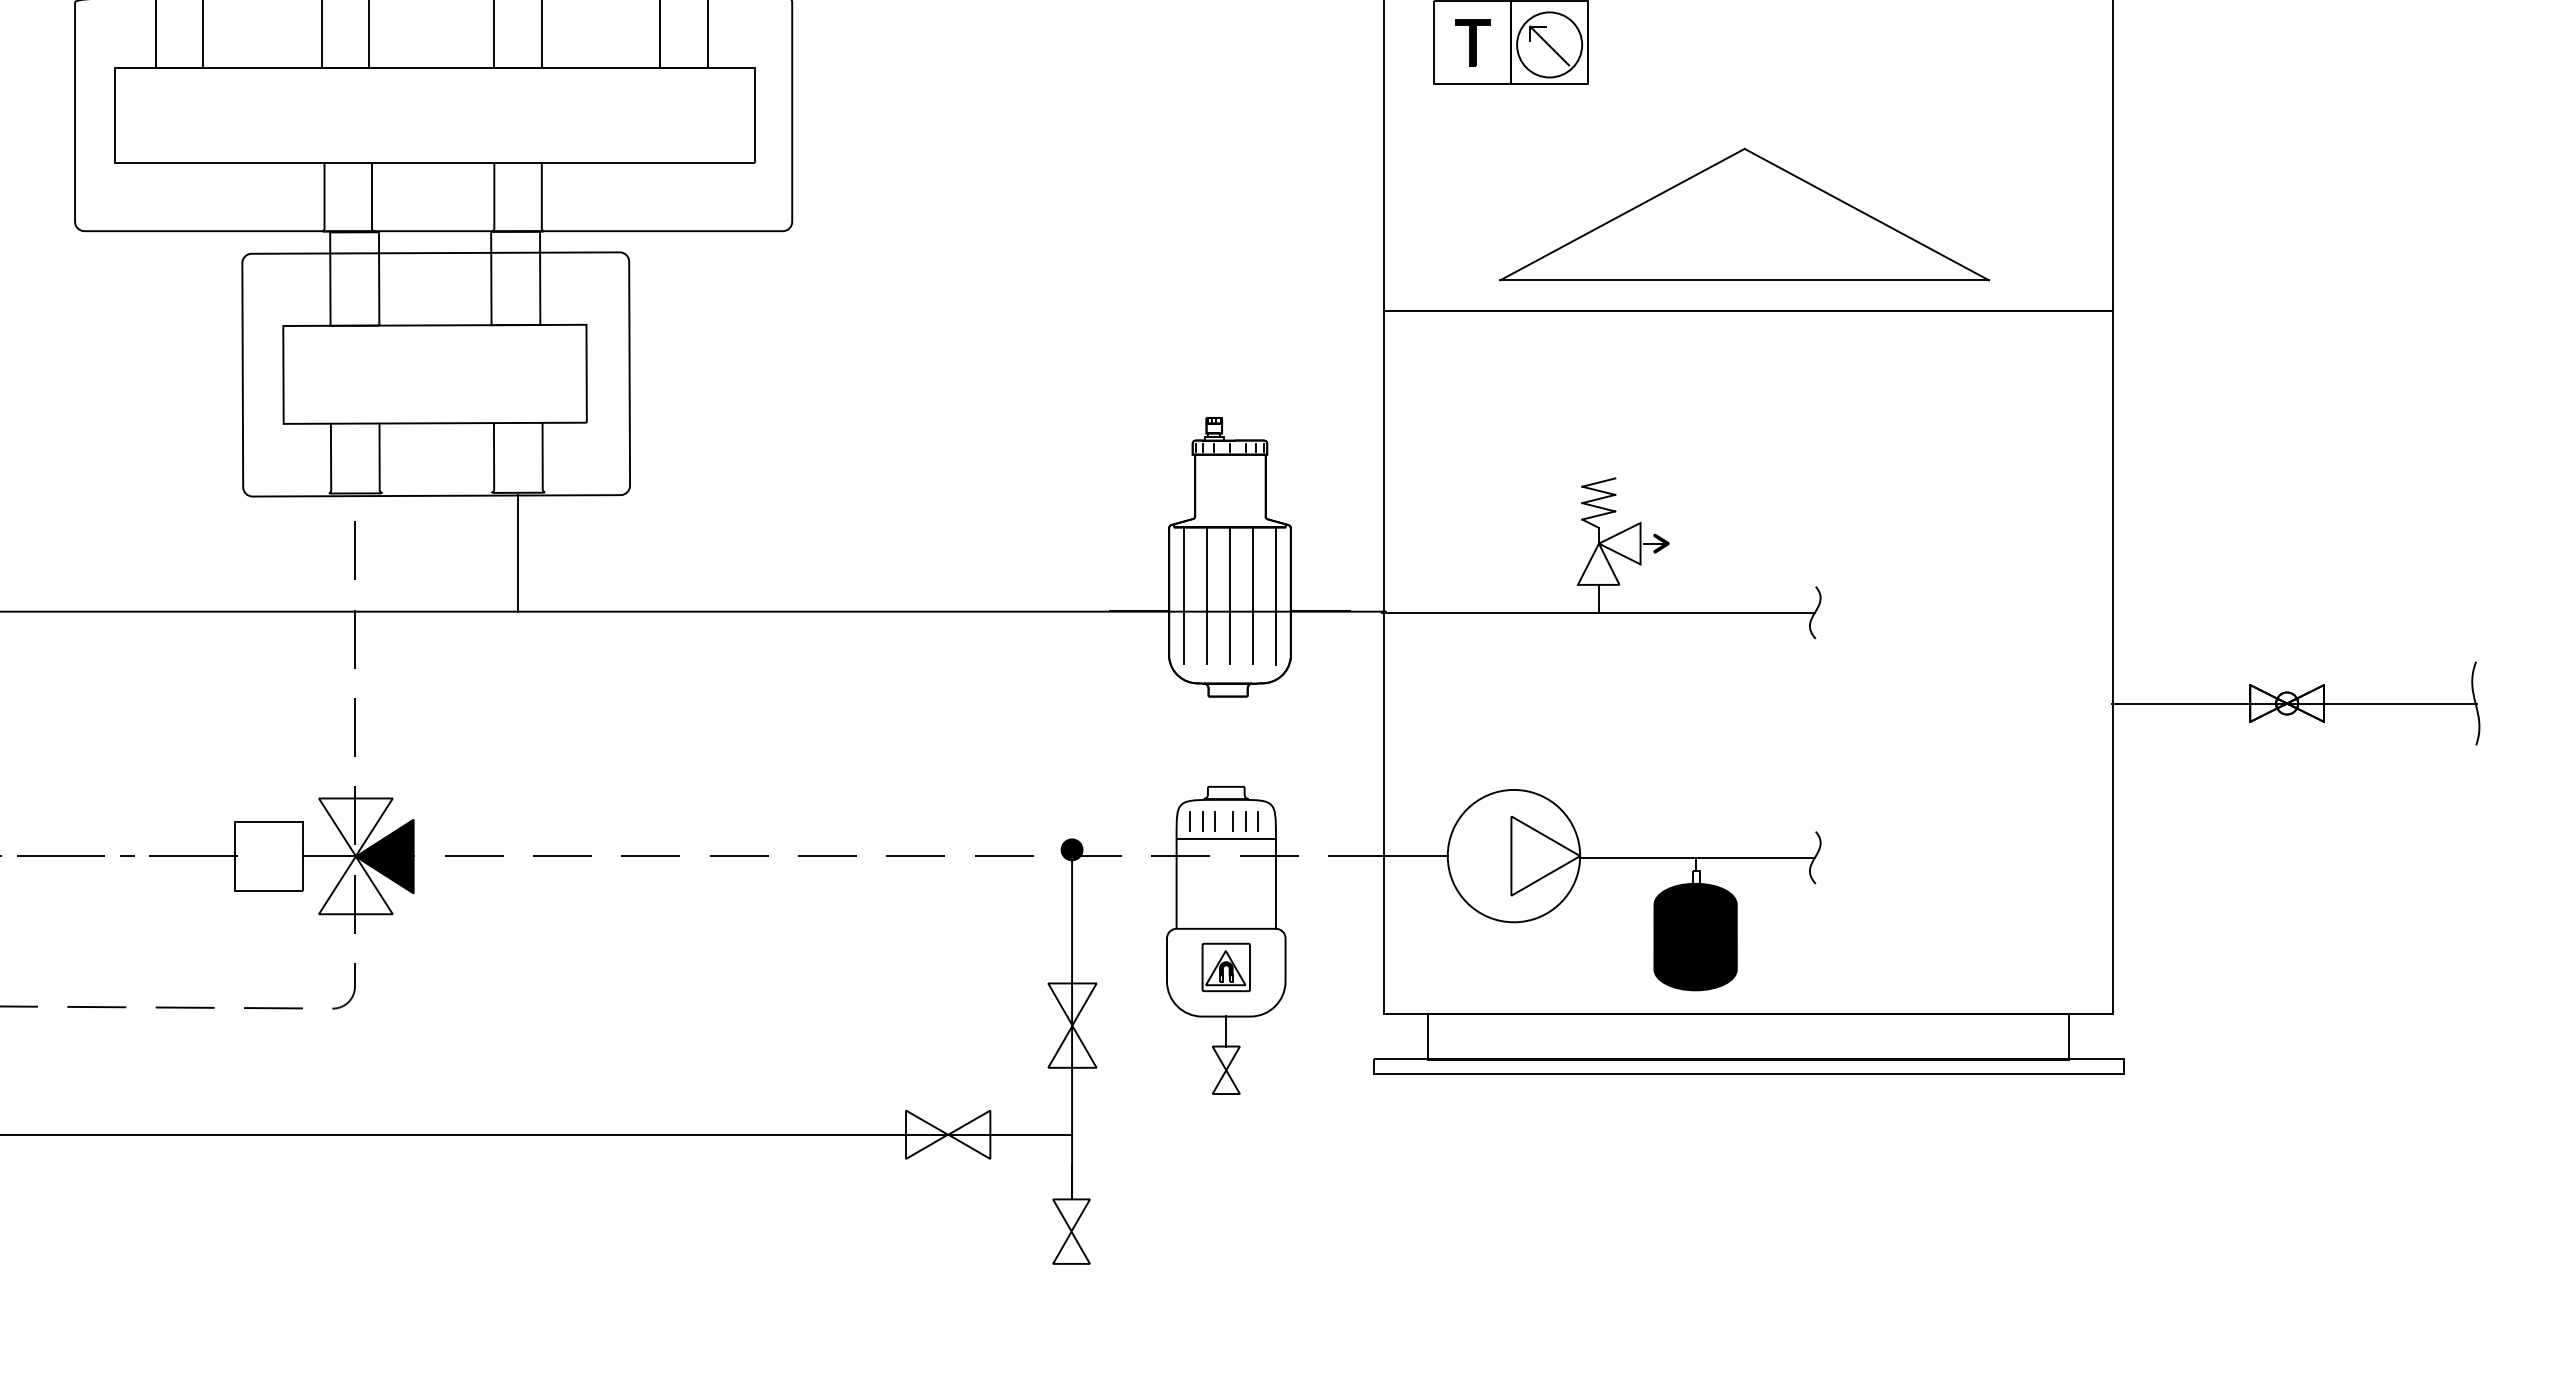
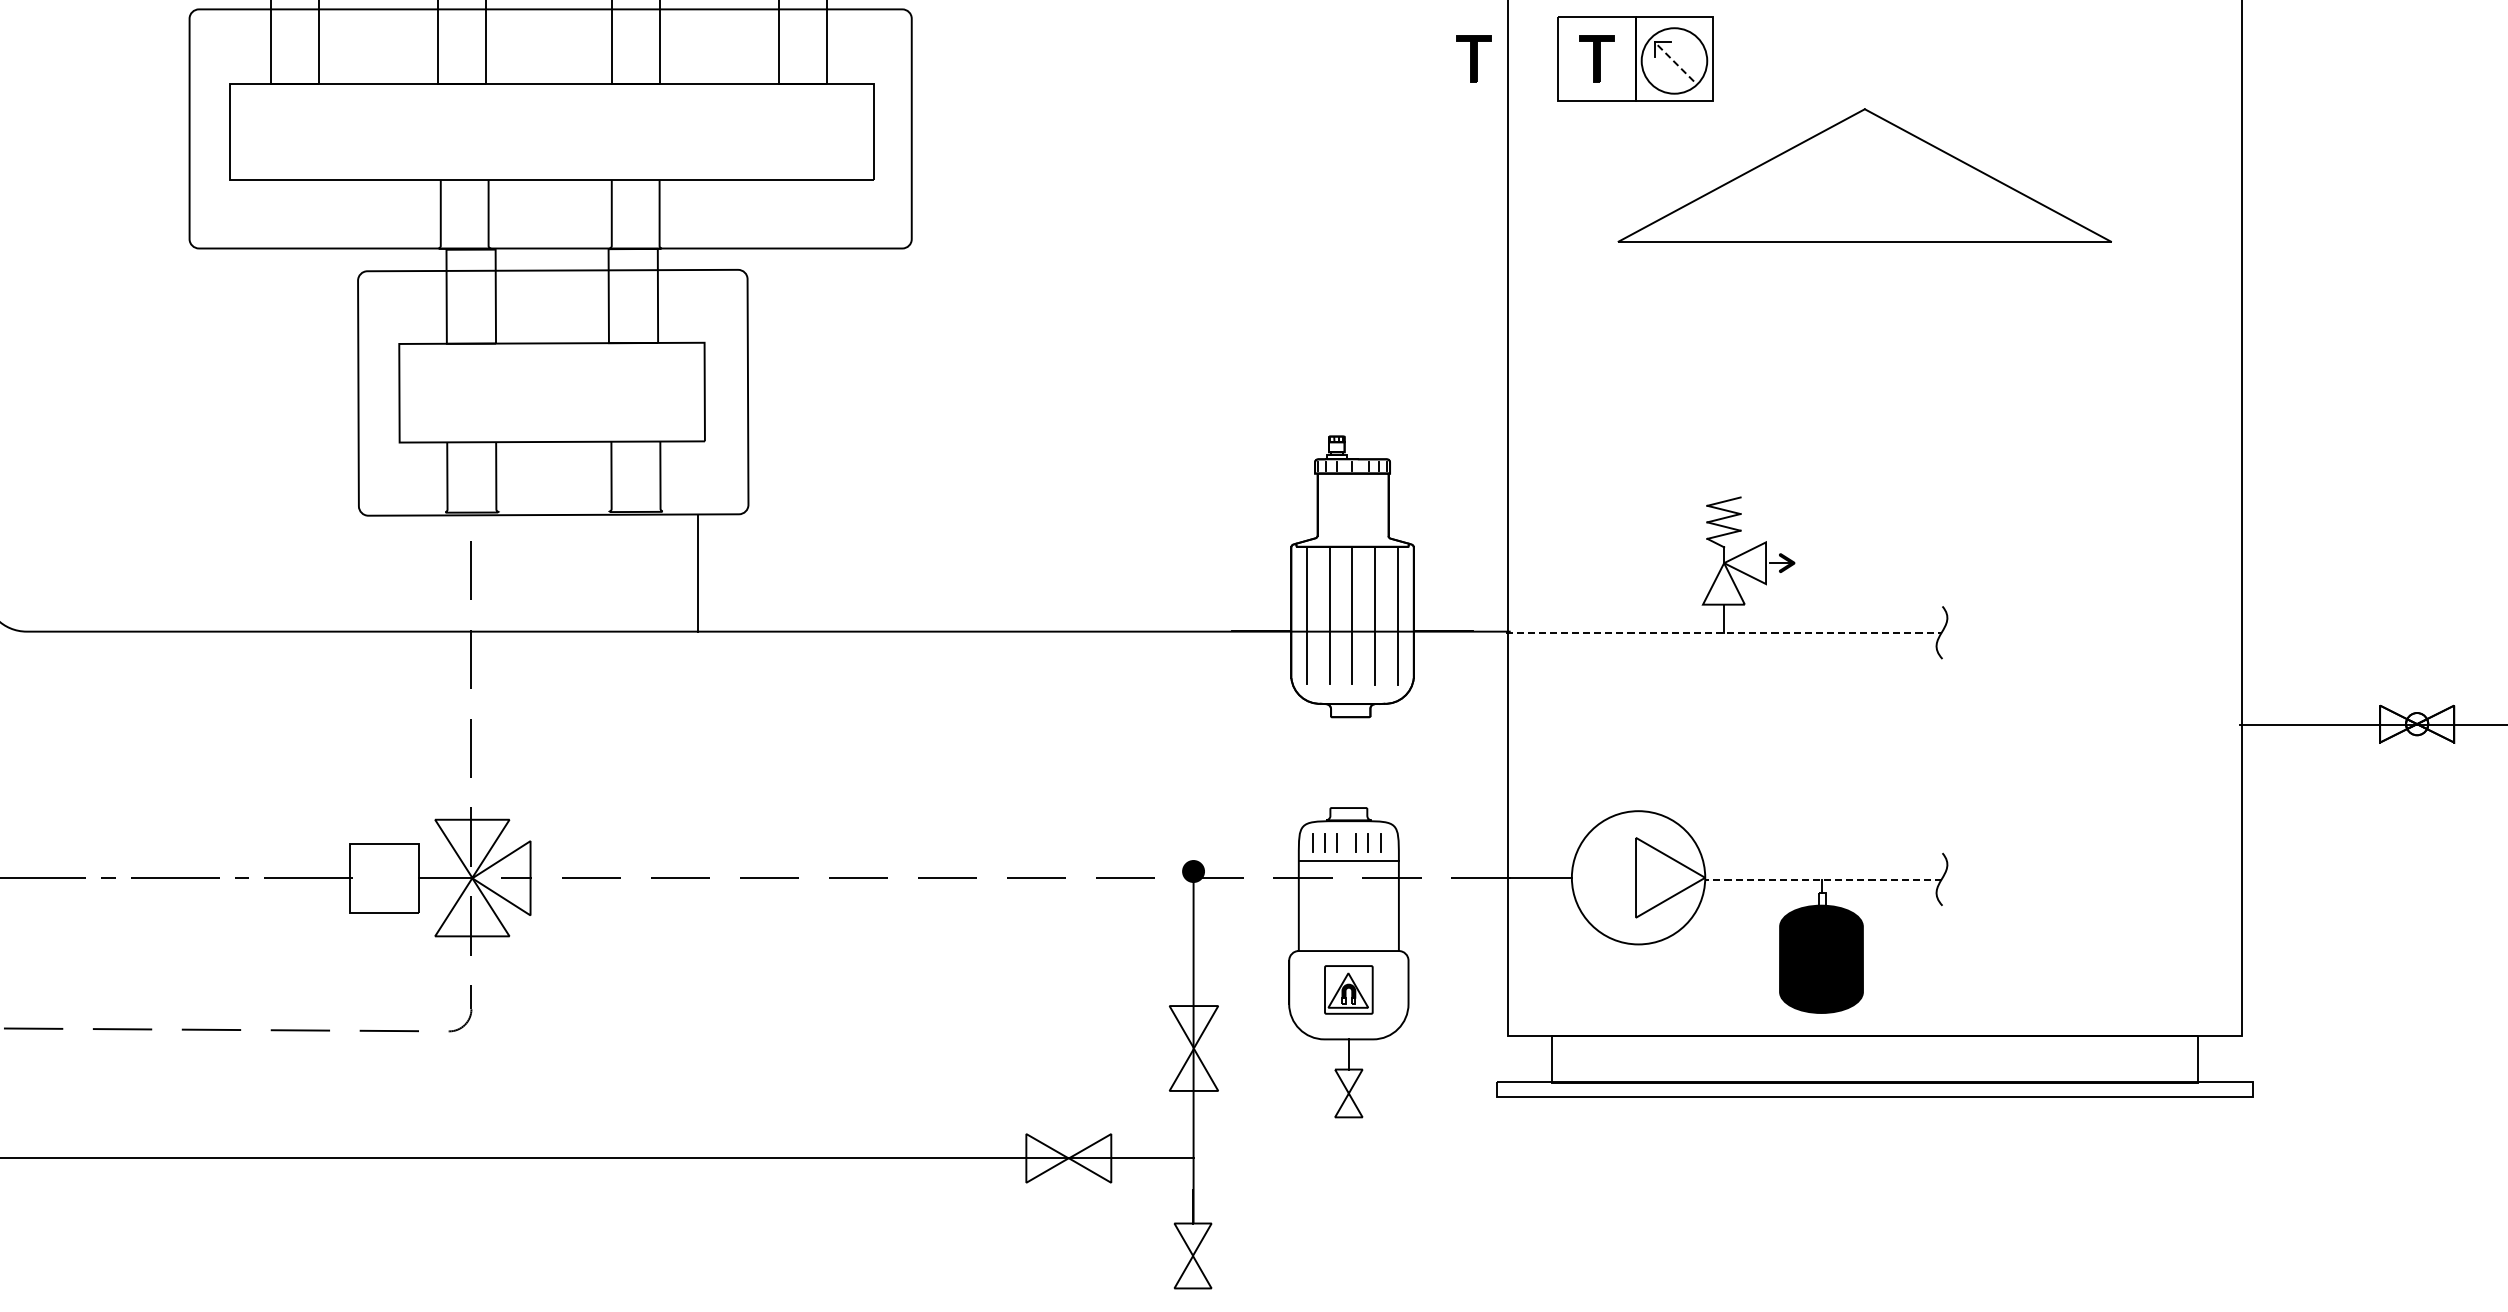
part: (1350, 42) -> (1473, 58), added
line: (1549, 45) -> (1674, 61), solid -> dashed
part: (1744, 214) -> (1864, 175), moved
line: (1748, 311) -> (1874, 329), removed
line: (518, 553) -> (697, 573), moved
line: (1598, 612) -> (1723, 632), solid -> dashed
fill: (384, 856) -> (501, 878), removed
line: (1697, 857) -> (1823, 879), solid -> dashed

